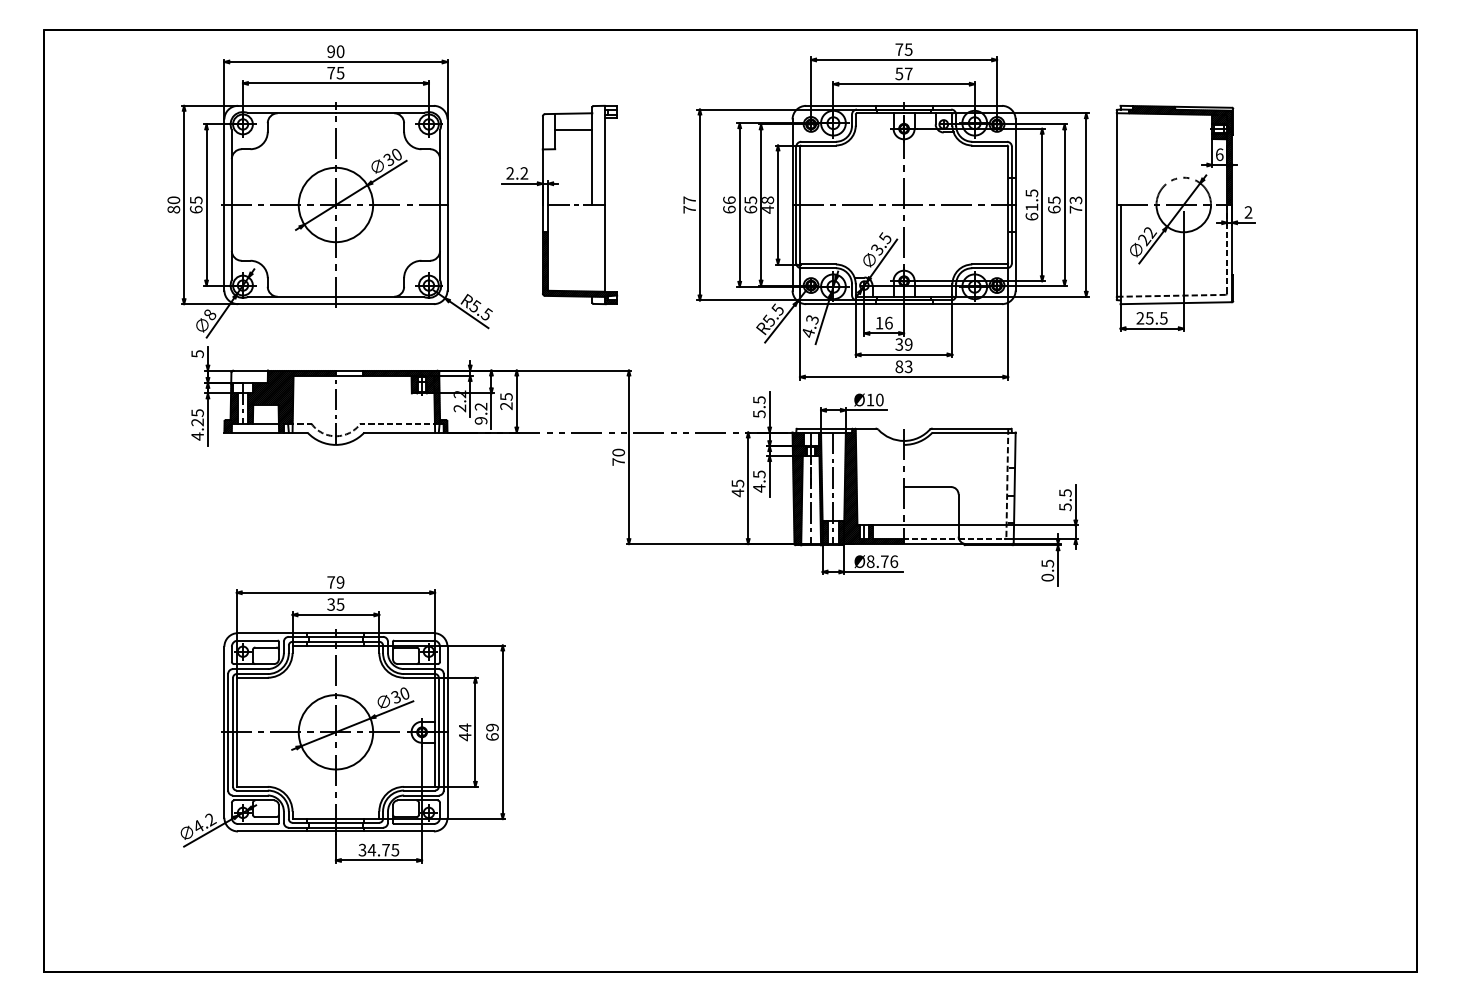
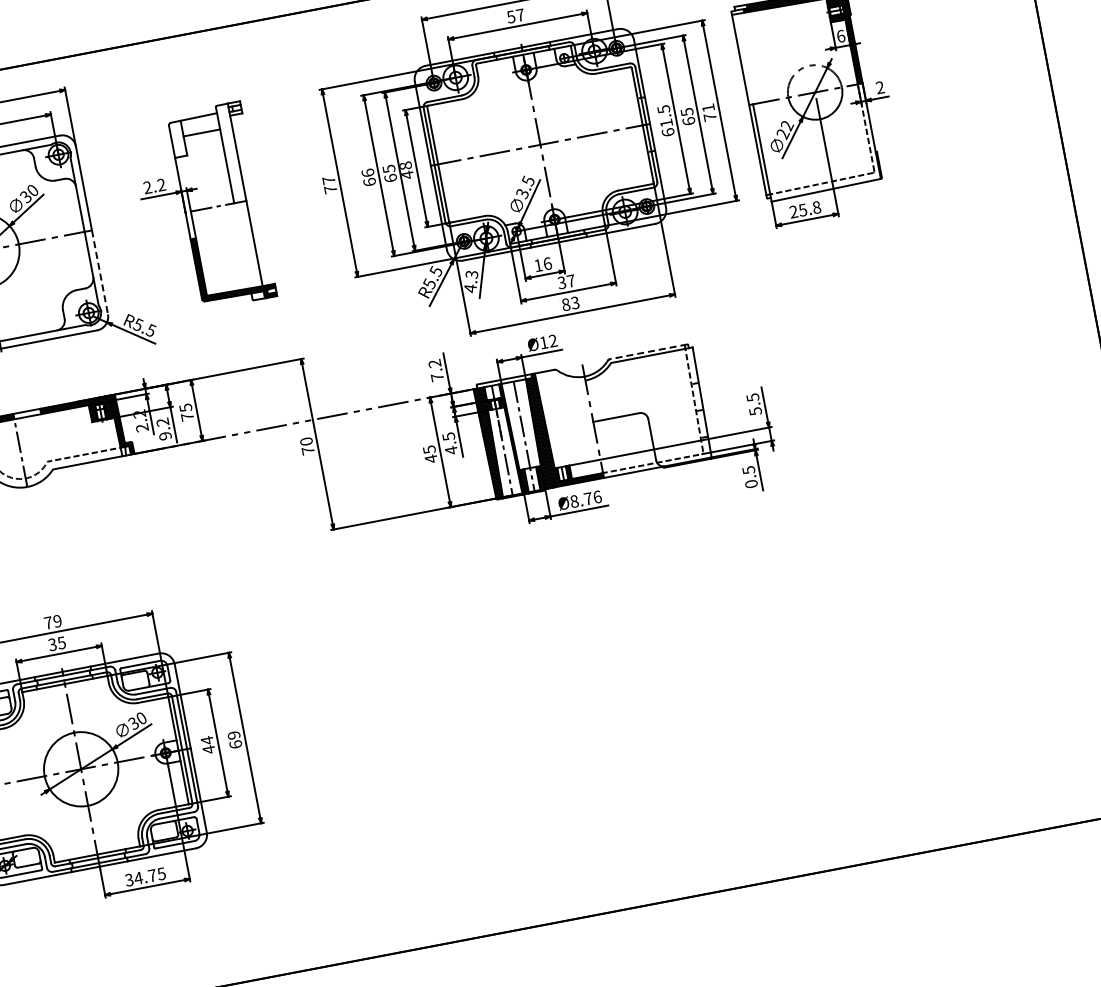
text: (1075, 200) -> (707, 108), 73 -> 71
line: (447, 247) -> (99, 272), solid -> dashed
text: (1163, 318) -> (816, 207), 25.5 -> 25.8
text: (908, 344) -> (570, 281), 39 -> 37
text: (879, 399) -> (552, 340), Ø10 -> Ø12
text: (506, 406) -> (187, 417), 25 -> 75
text: (759, 407) -> (436, 370), 5.5 -> 7.2
line: (970, 428) -> (647, 351), solid -> dashed

